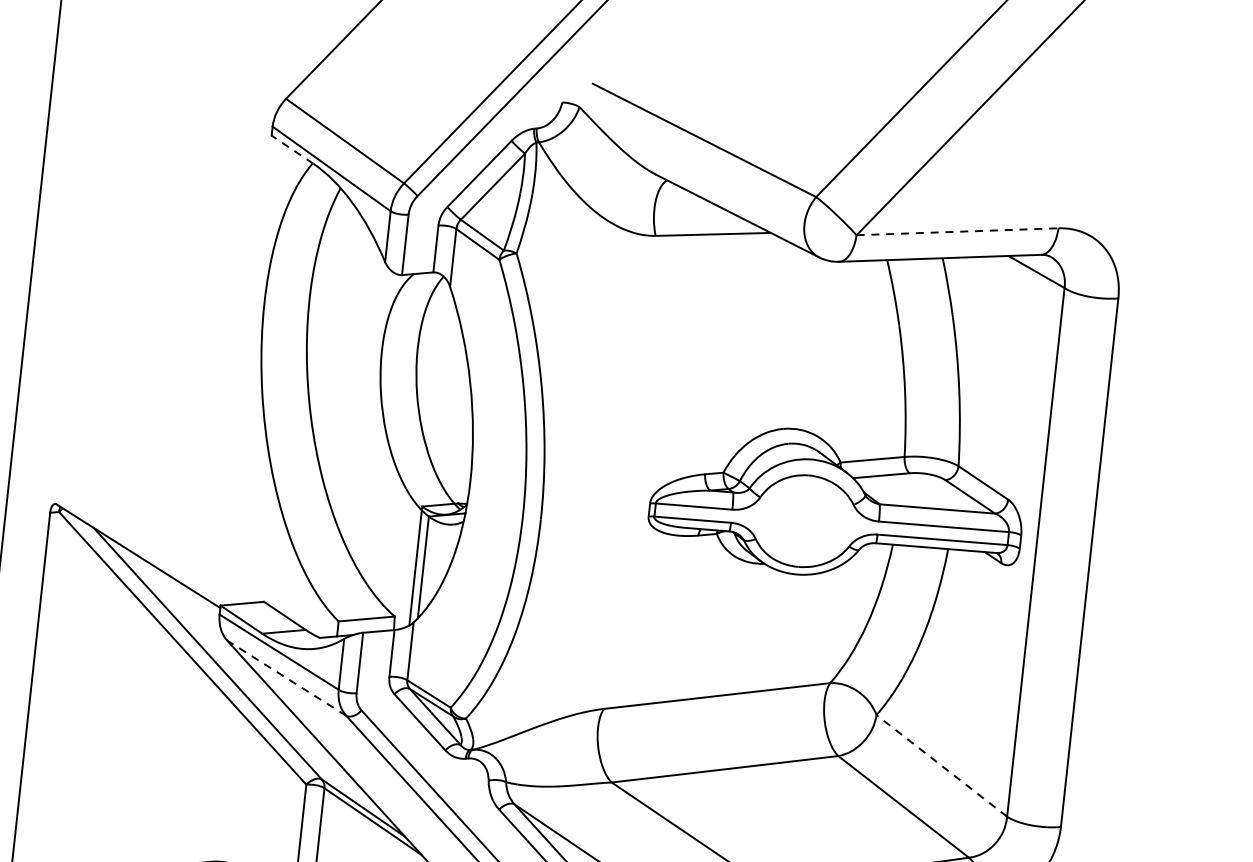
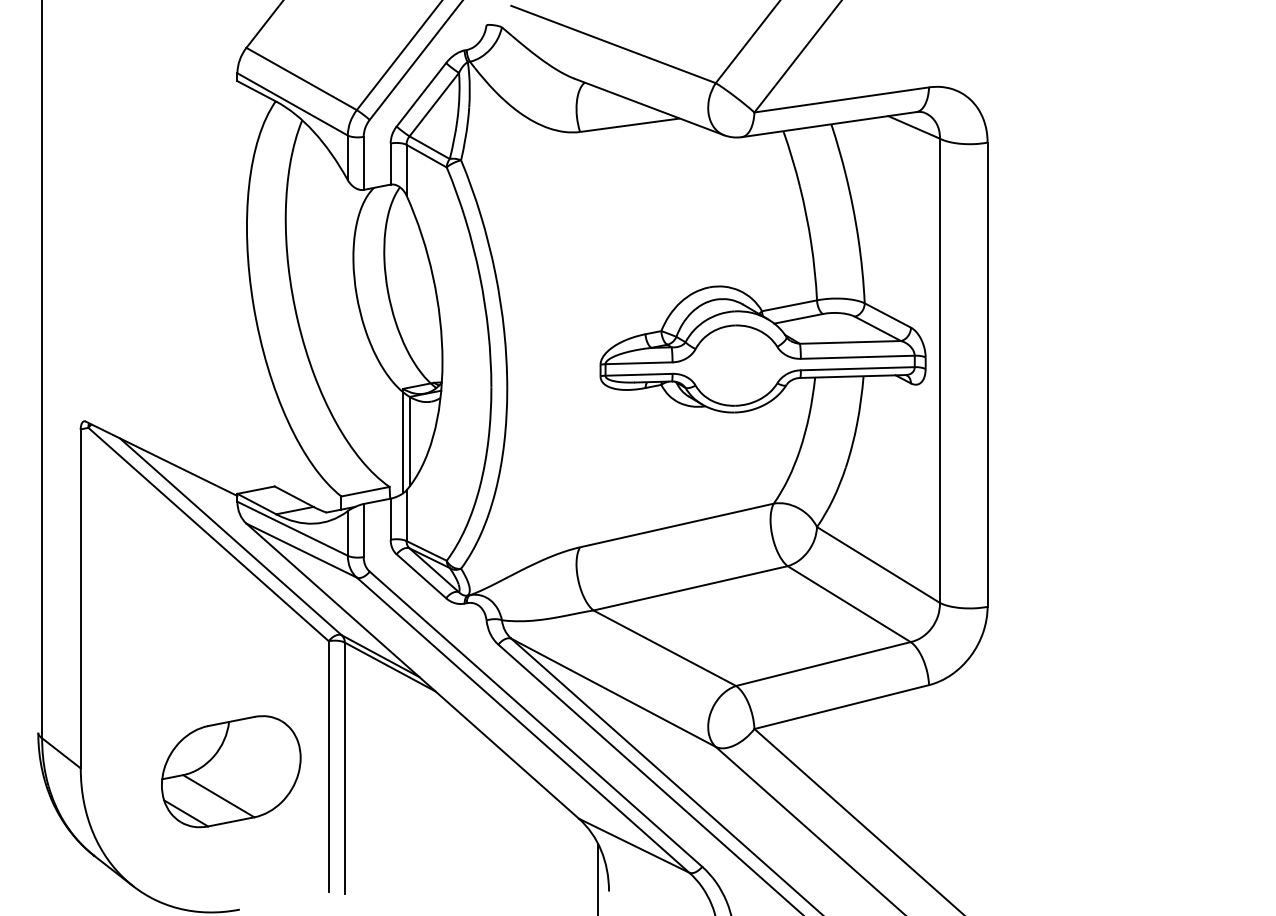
line: (292, 149) -> (256, 91), dashed -> solid
line: (958, 231) -> (842, 99), dashed -> solid
line: (286, 678) -> (301, 550), dashed -> solid
line: (941, 765) -> (878, 564), dashed -> solid

